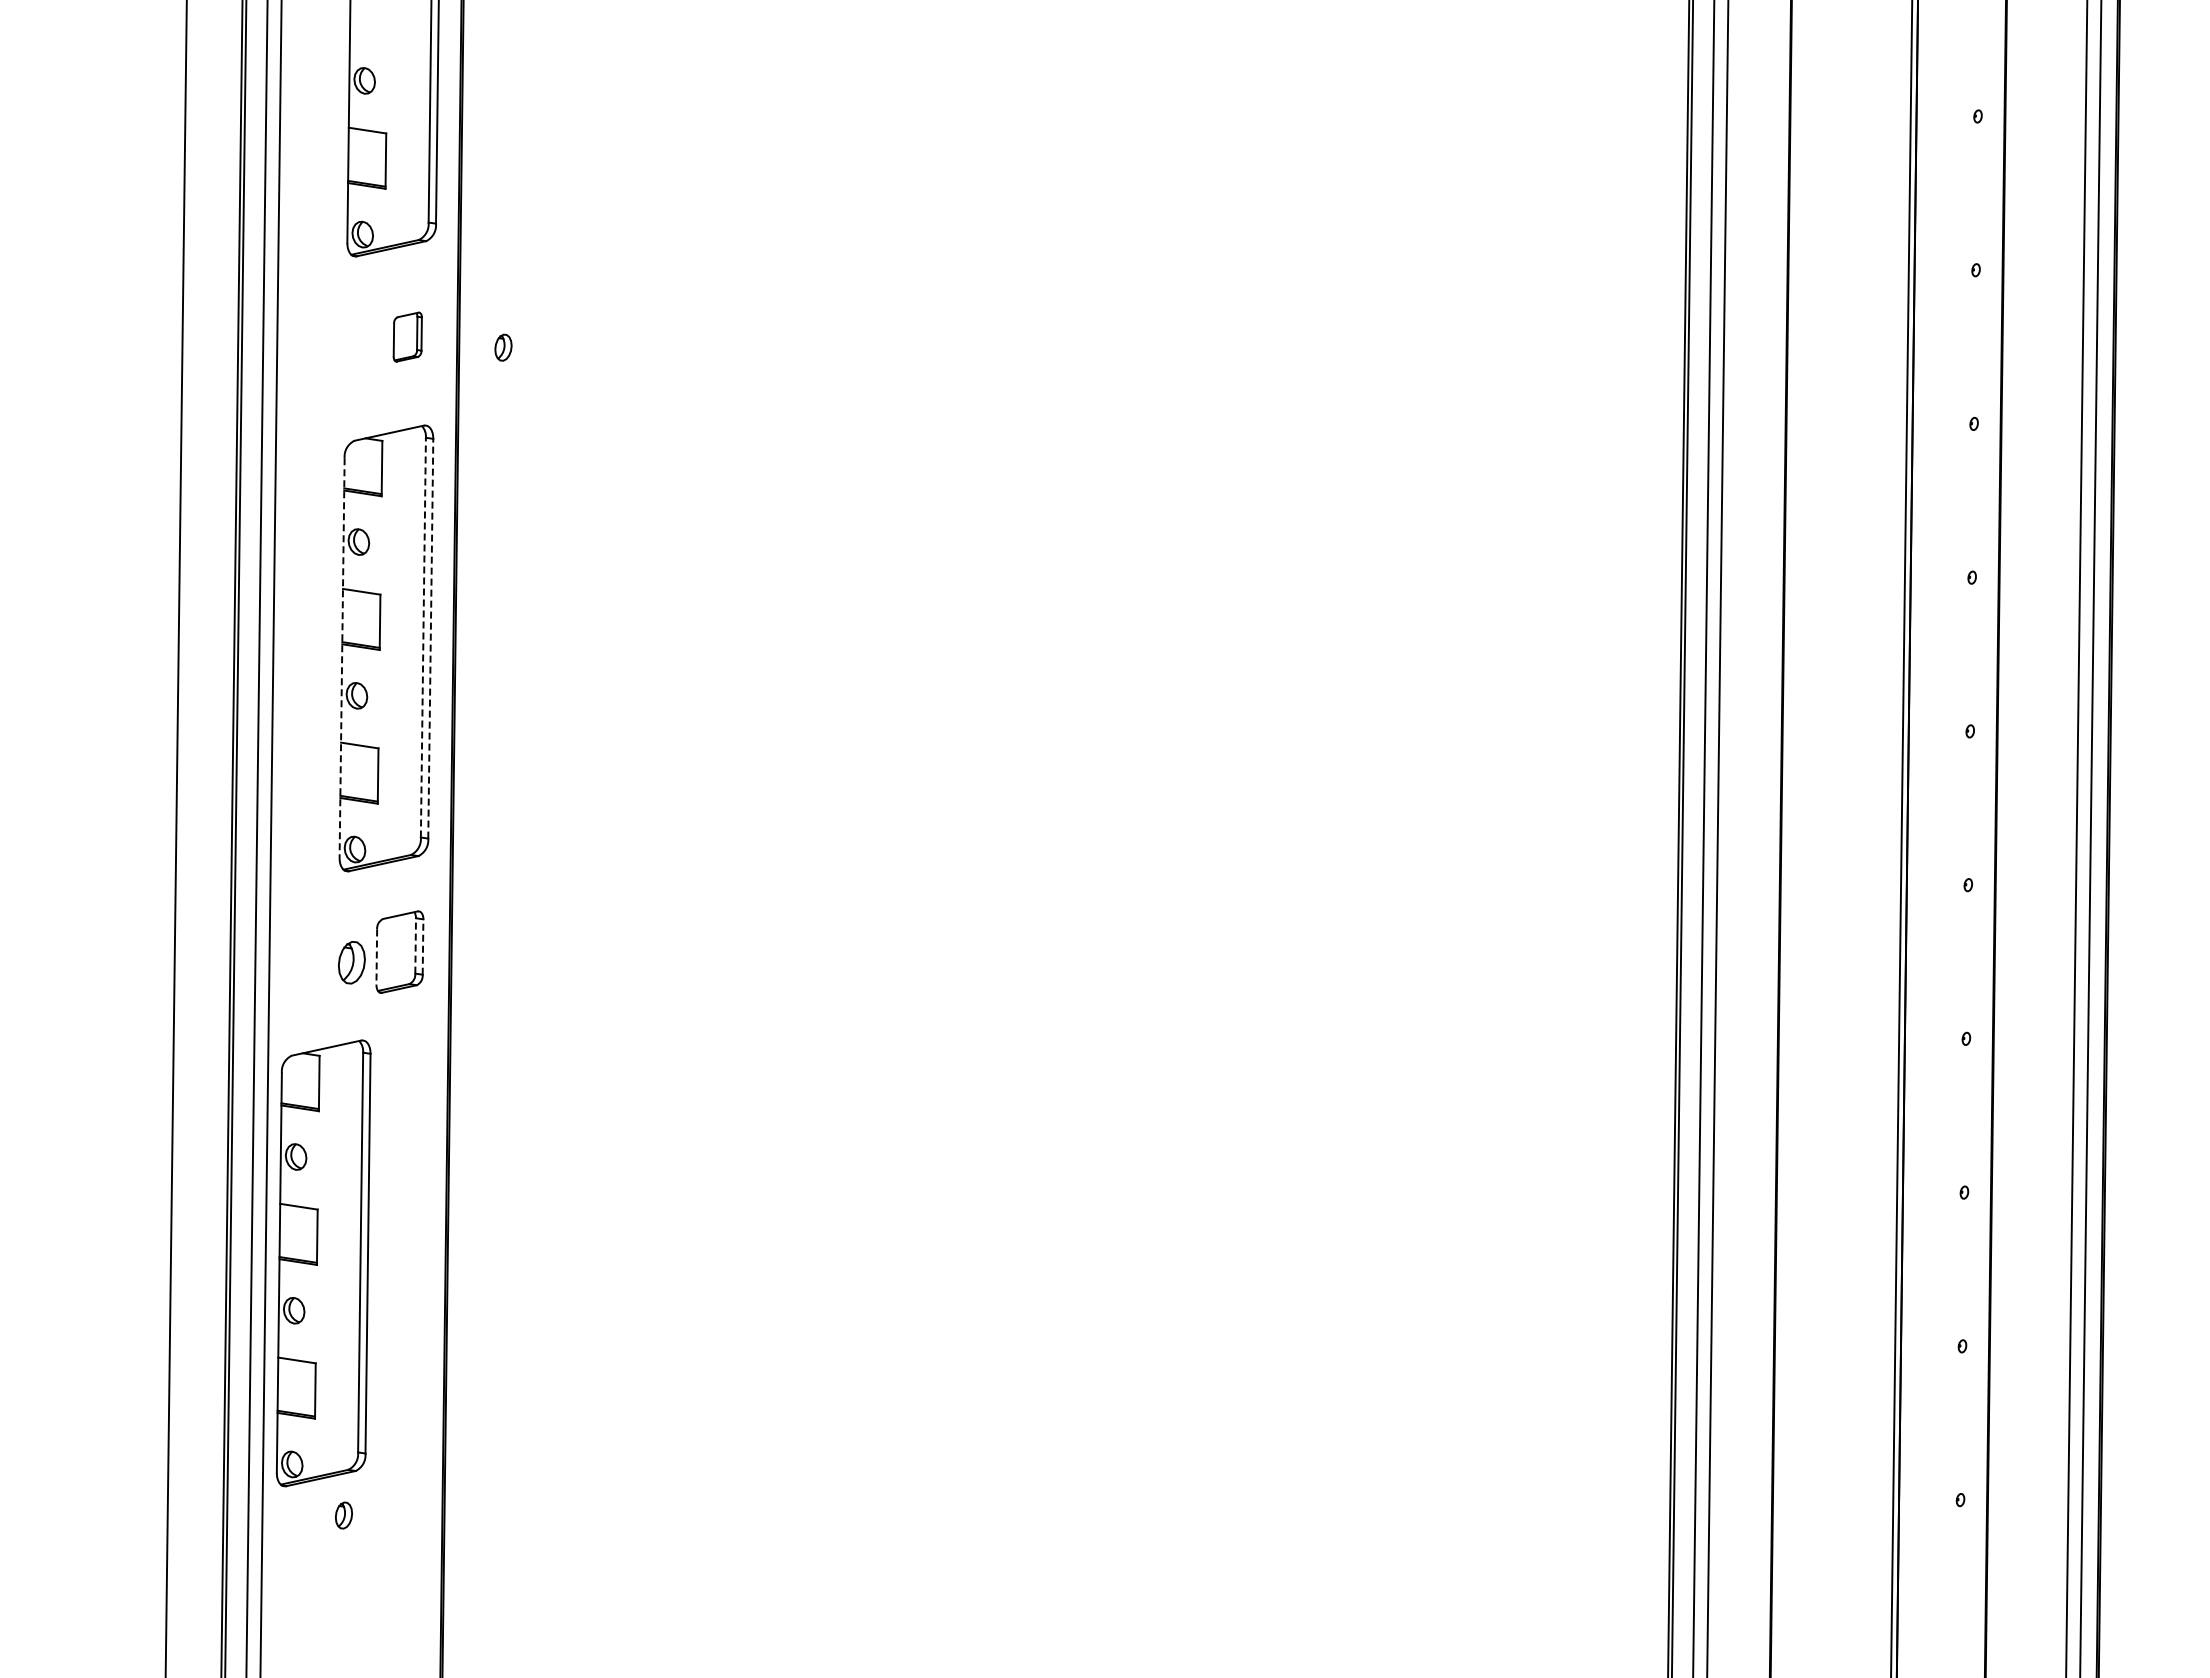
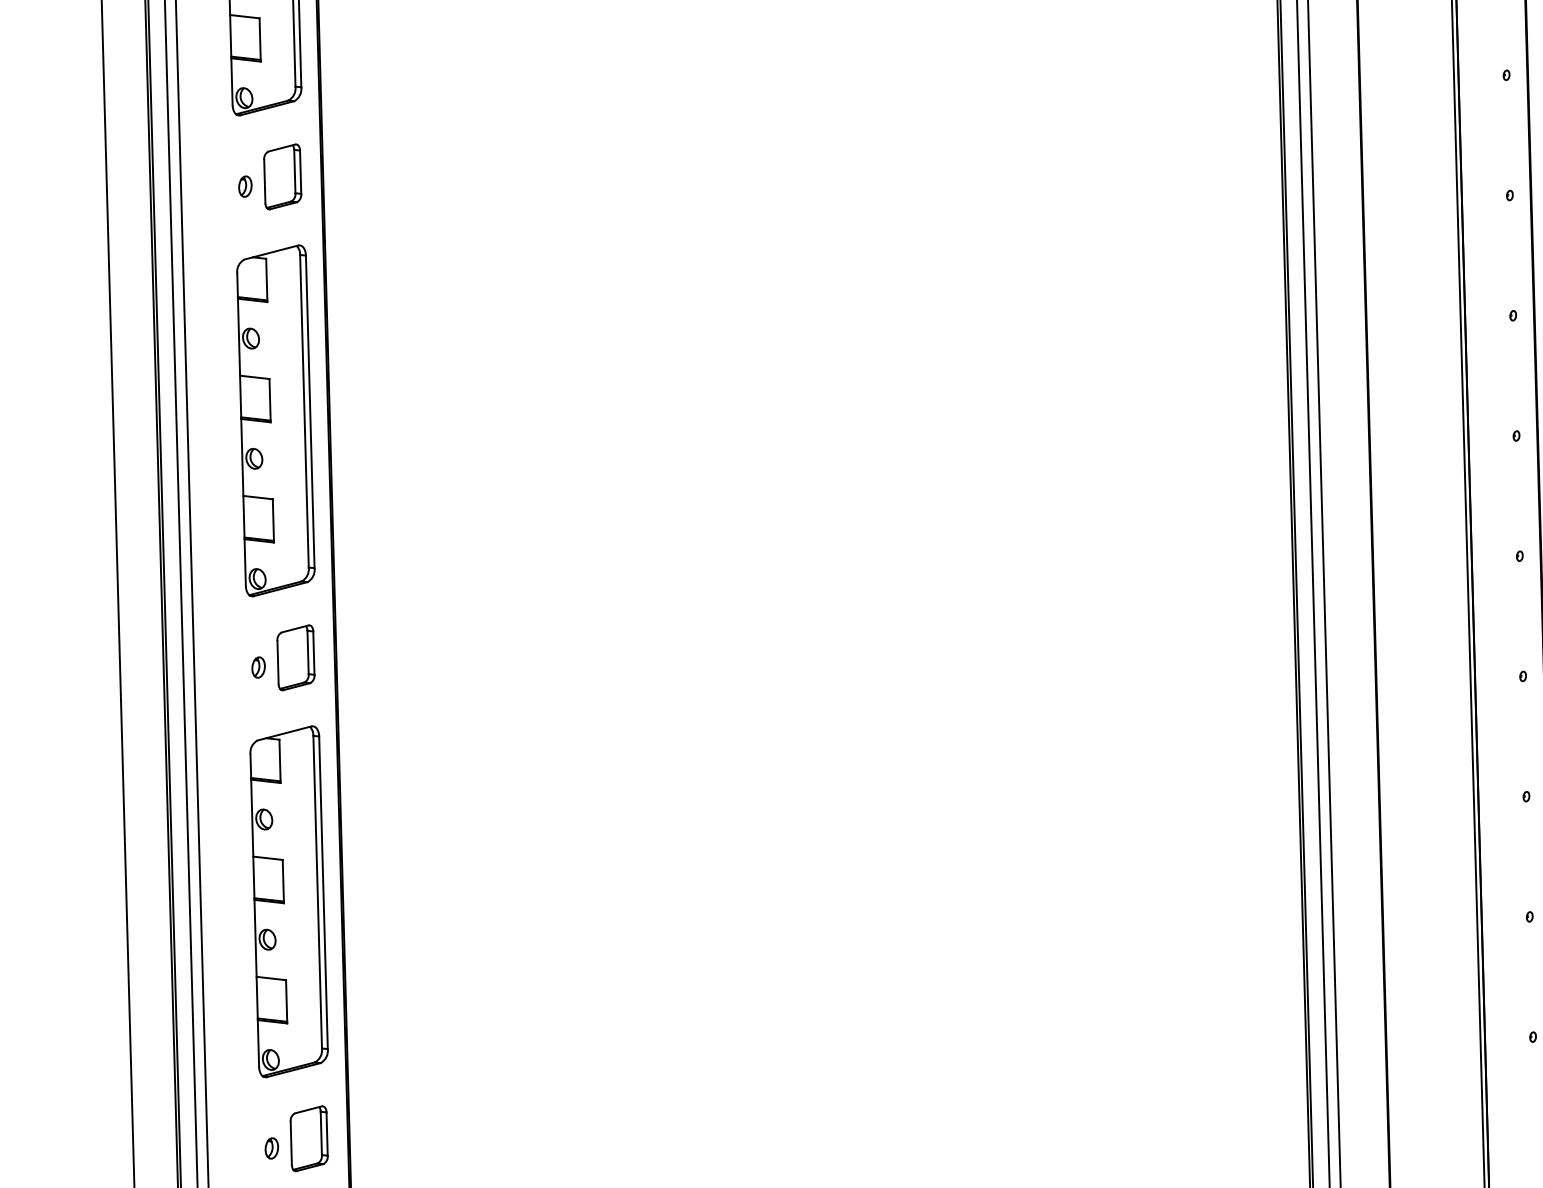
part: (407, 336) -> (282, 176), size x1.67
part: (503, 347) -> (245, 186), moved
line: (423, 637) -> (304, 411), dashed -> solid
line: (430, 638) -> (310, 411), dashed -> solid
line: (342, 658) -> (241, 430), dashed -> solid
line: (415, 945) -> (307, 652), dashed -> solid
line: (423, 947) -> (314, 653), dashed -> solid
line: (376, 957) -> (277, 662), dashed -> solid
part: (351, 962) -> (258, 667), size x0.62
part: (323, 1263) -> (289, 901), moved
part: (343, 1515) -> (271, 1148), moved
part: (391, 1566) -> (308, 1138), added

